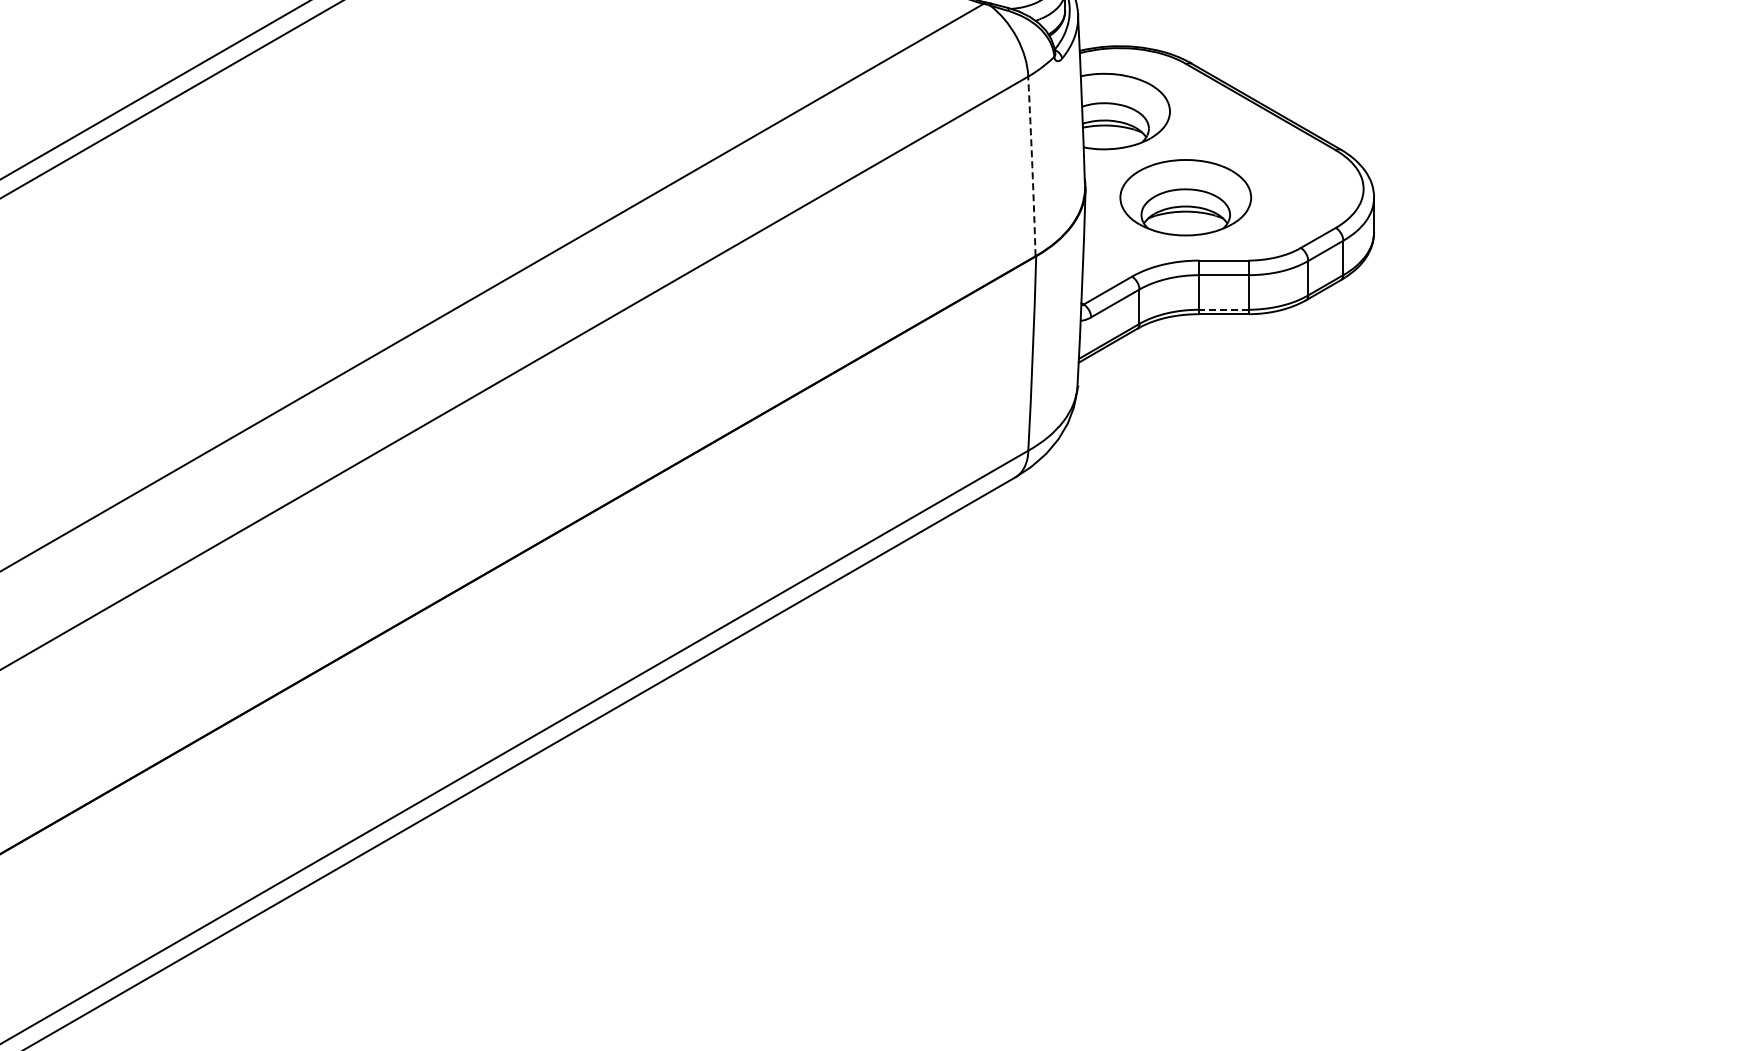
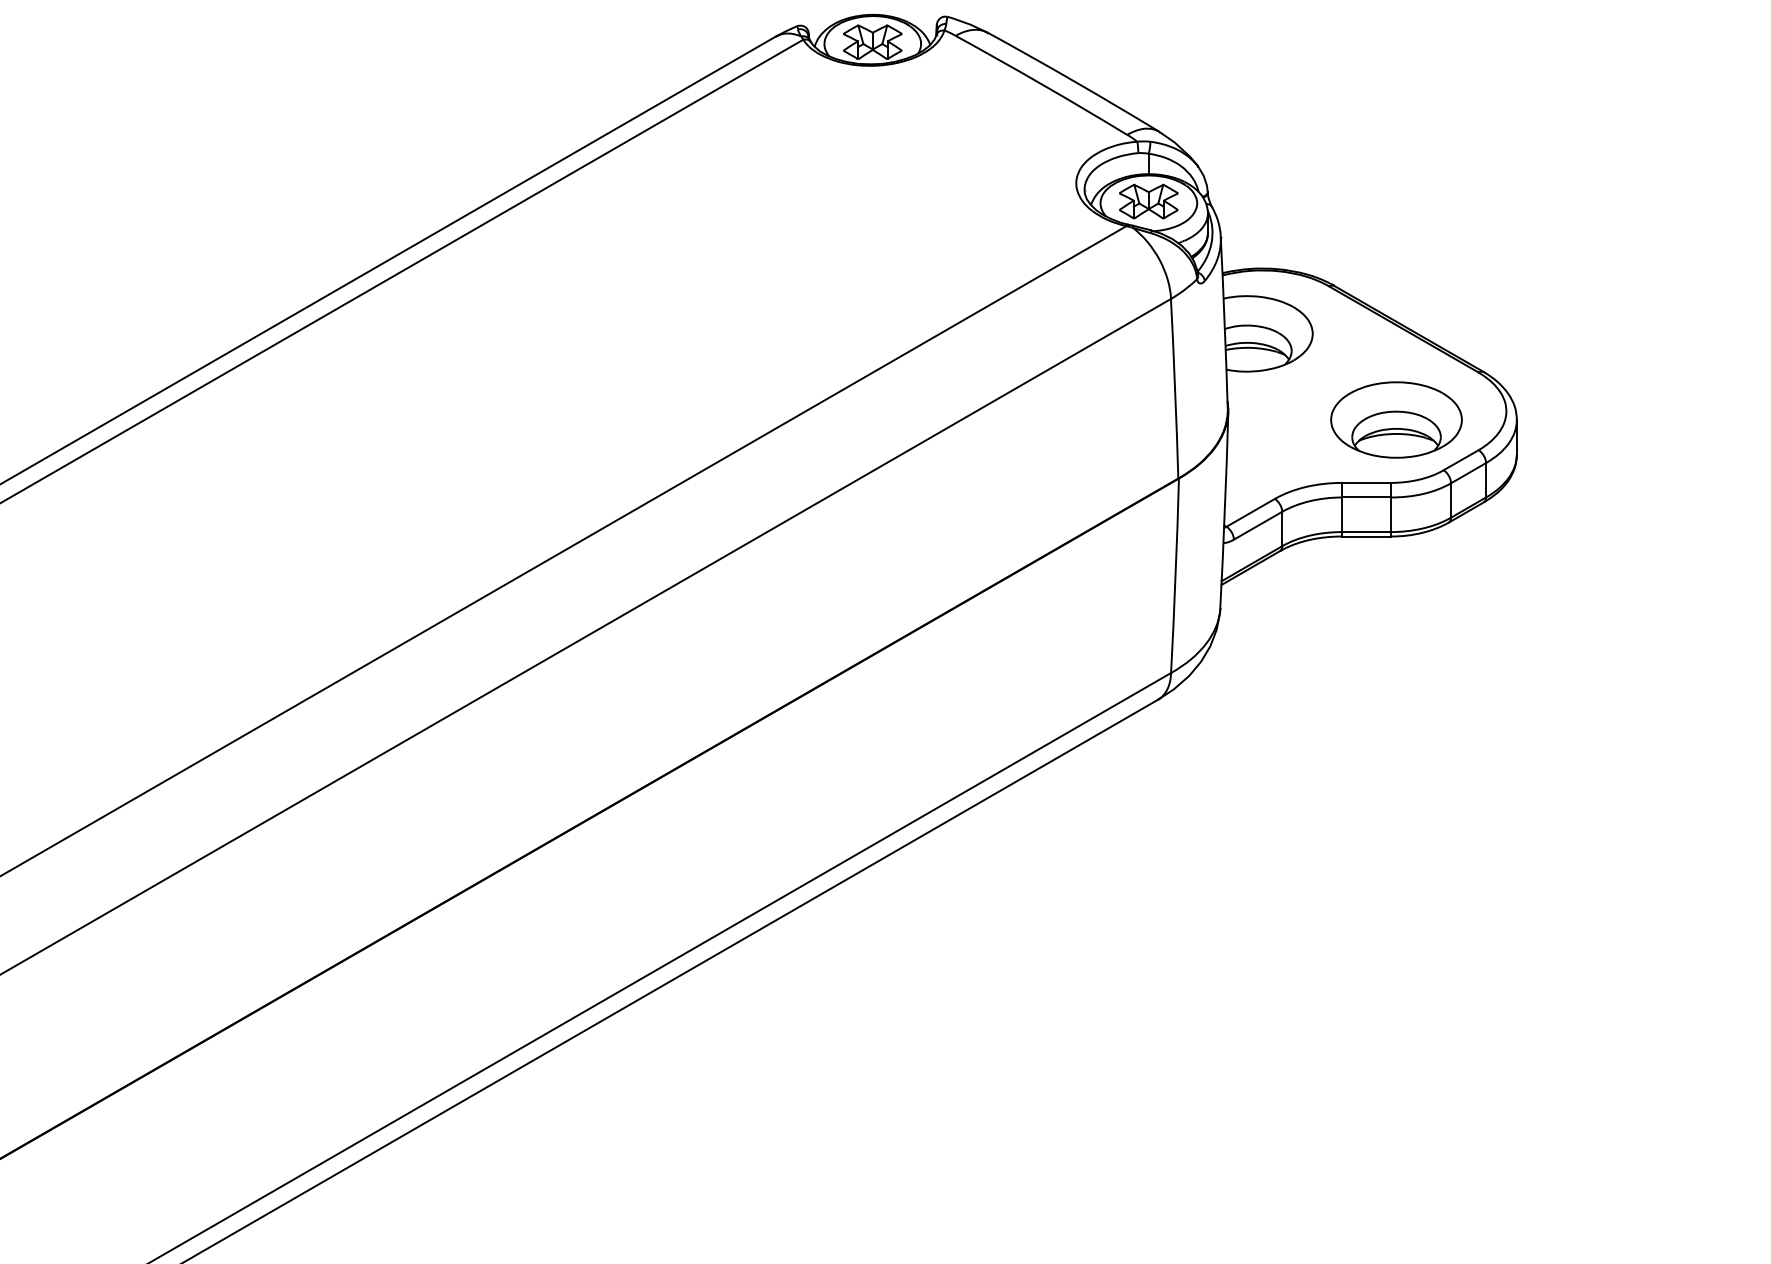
arc: (1032, 166) -> (1175, 388), dashed -> solid
part: (1185, 197) -> (1396, 419), moved
line: (1223, 310) -> (1366, 532), dashed -> solid

